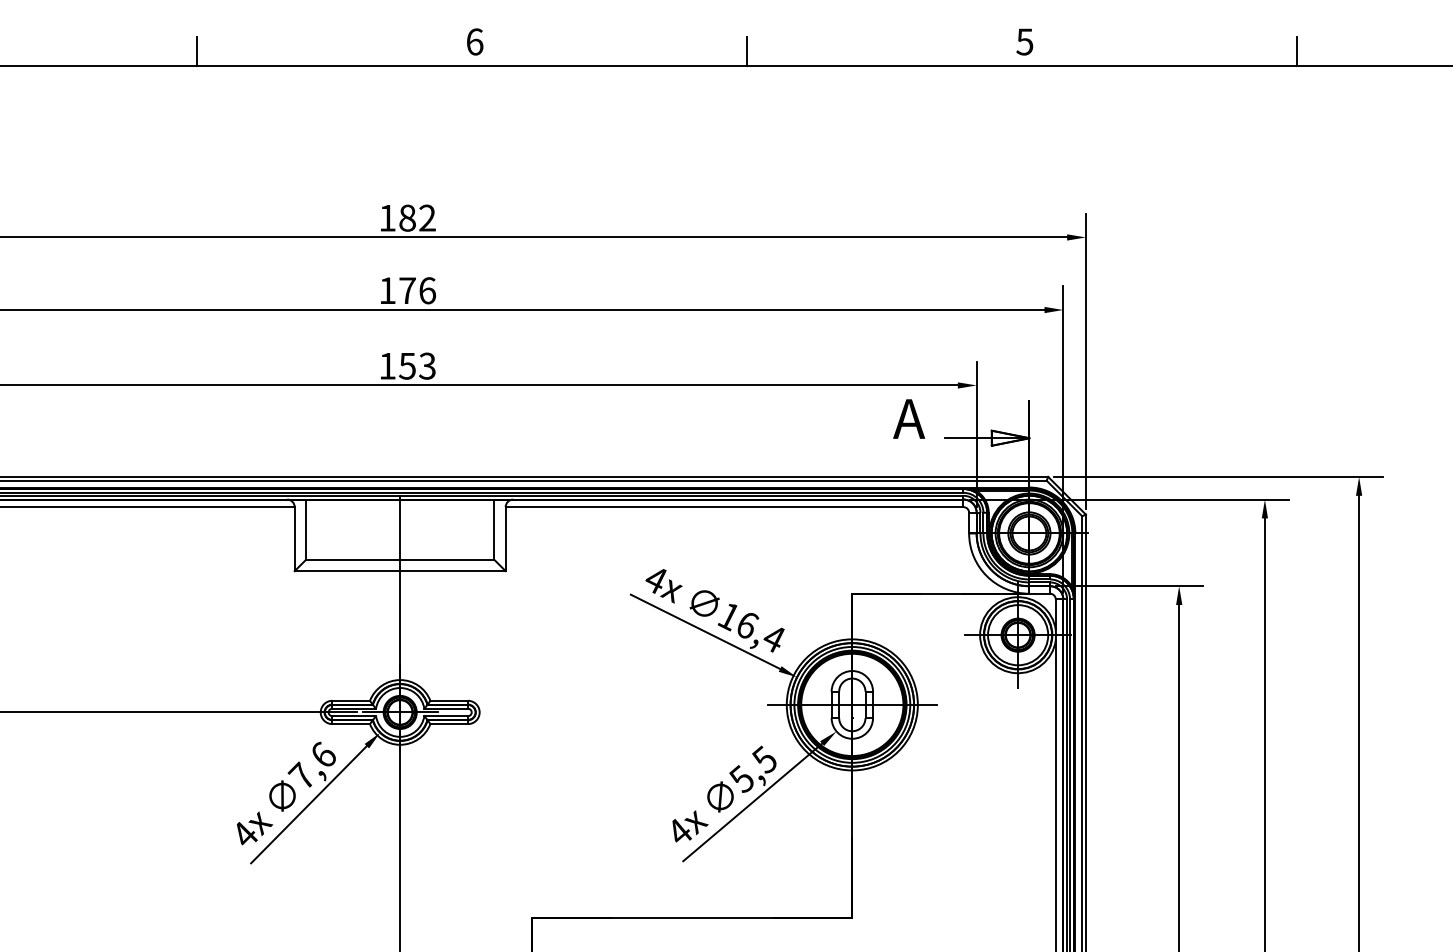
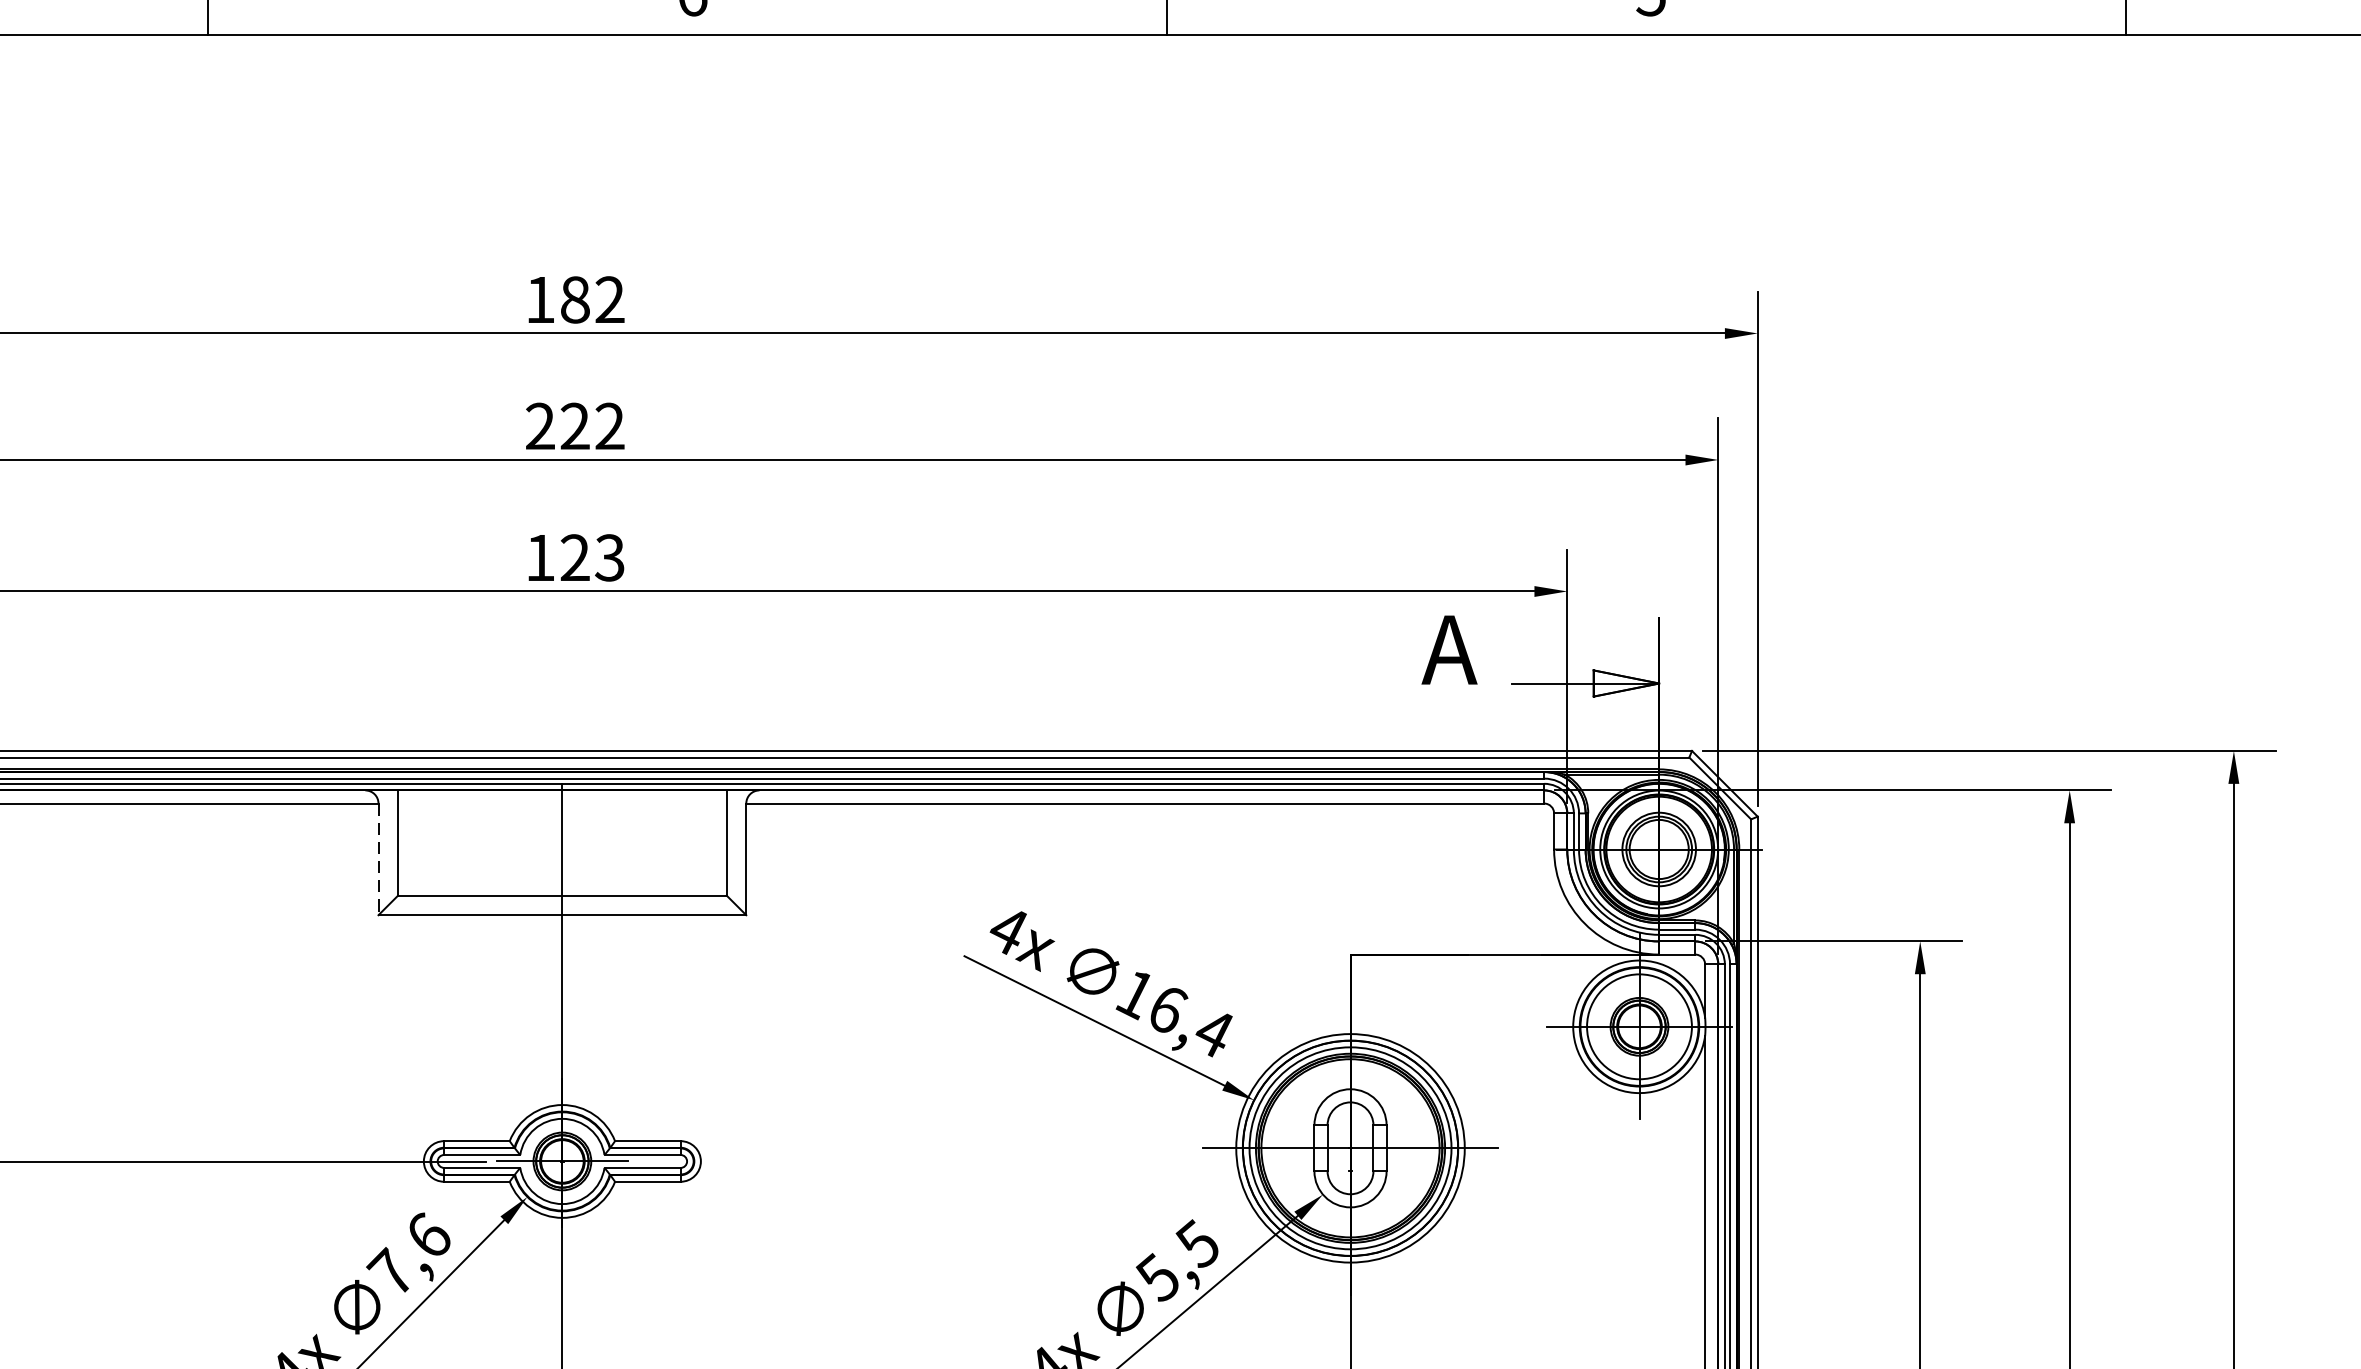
text: (407, 290) -> (575, 425), 176 -> 222
text: (407, 365) -> (575, 556), 153 -> 123
line: (294, 539) -> (378, 859), solid -> dashed

